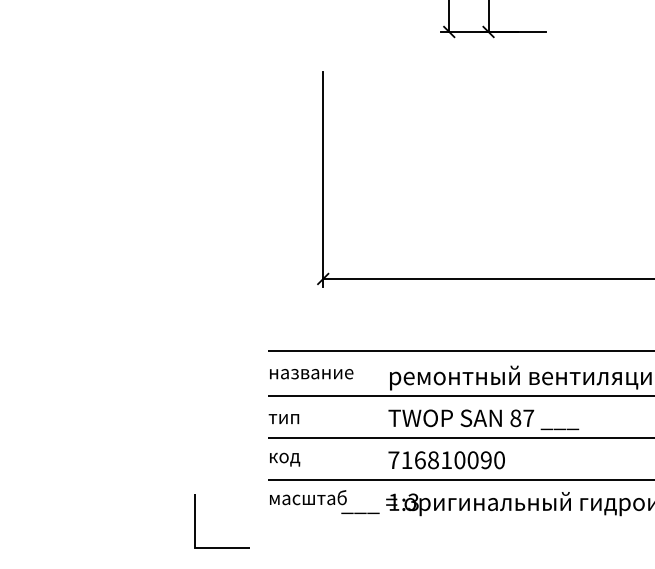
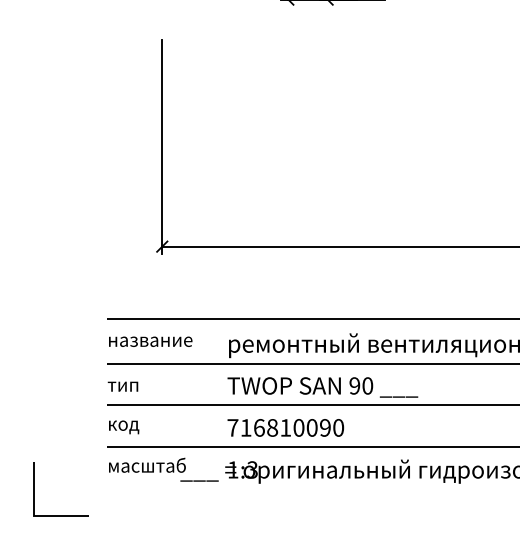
text: (522, 418) -> (361, 386), 87 -> 90

